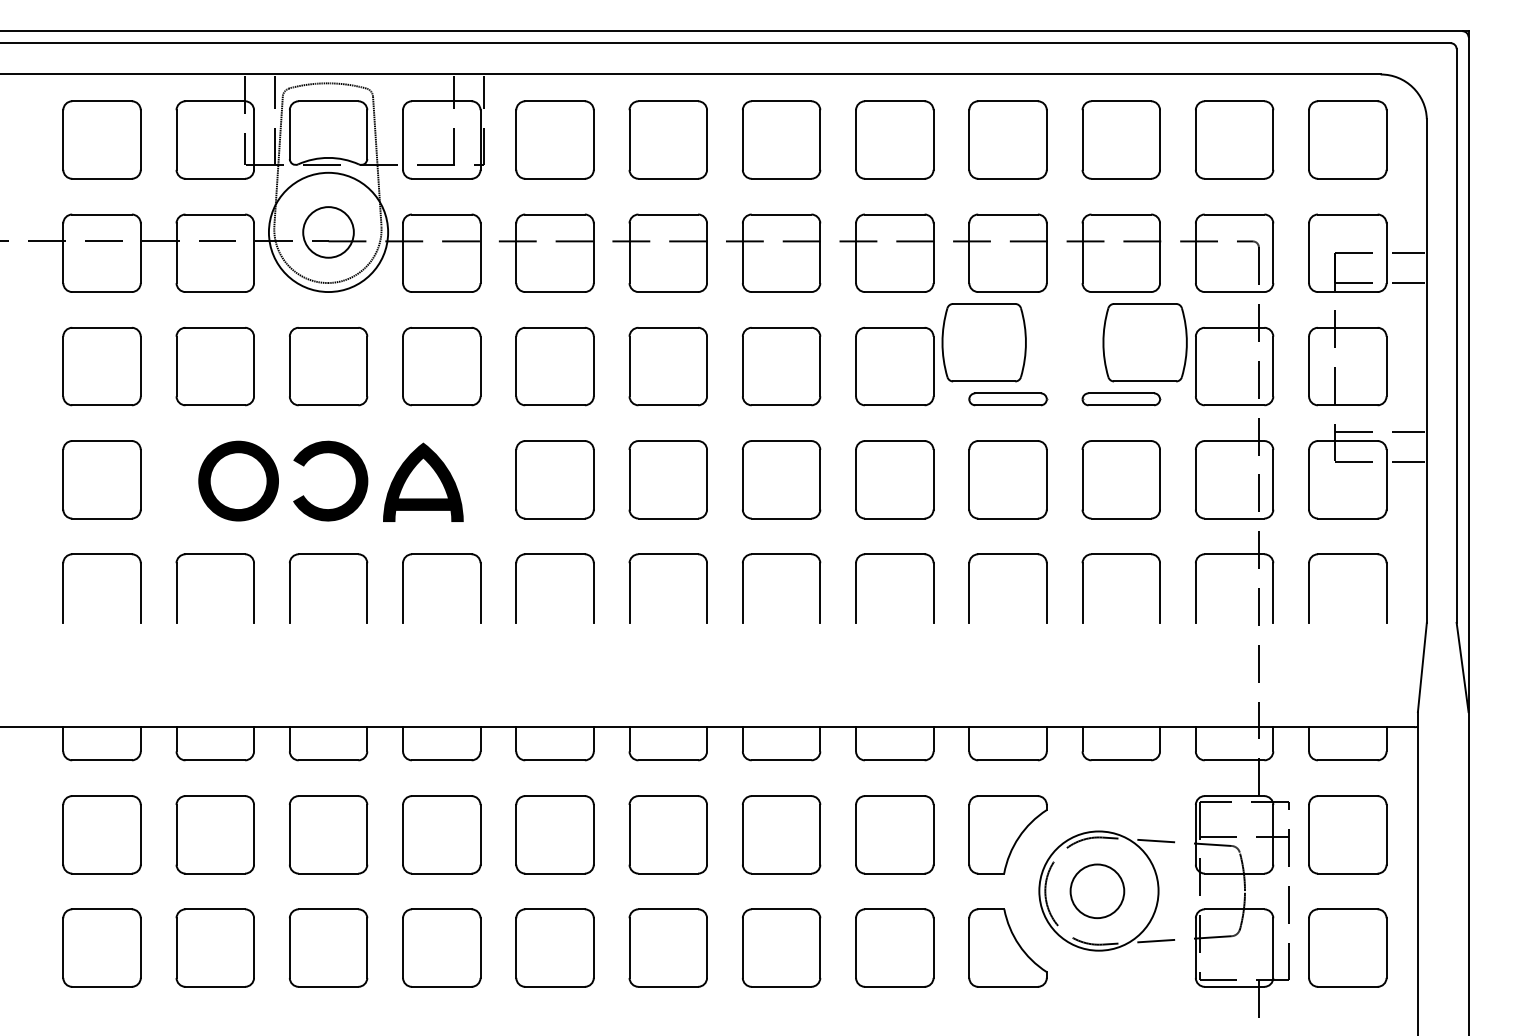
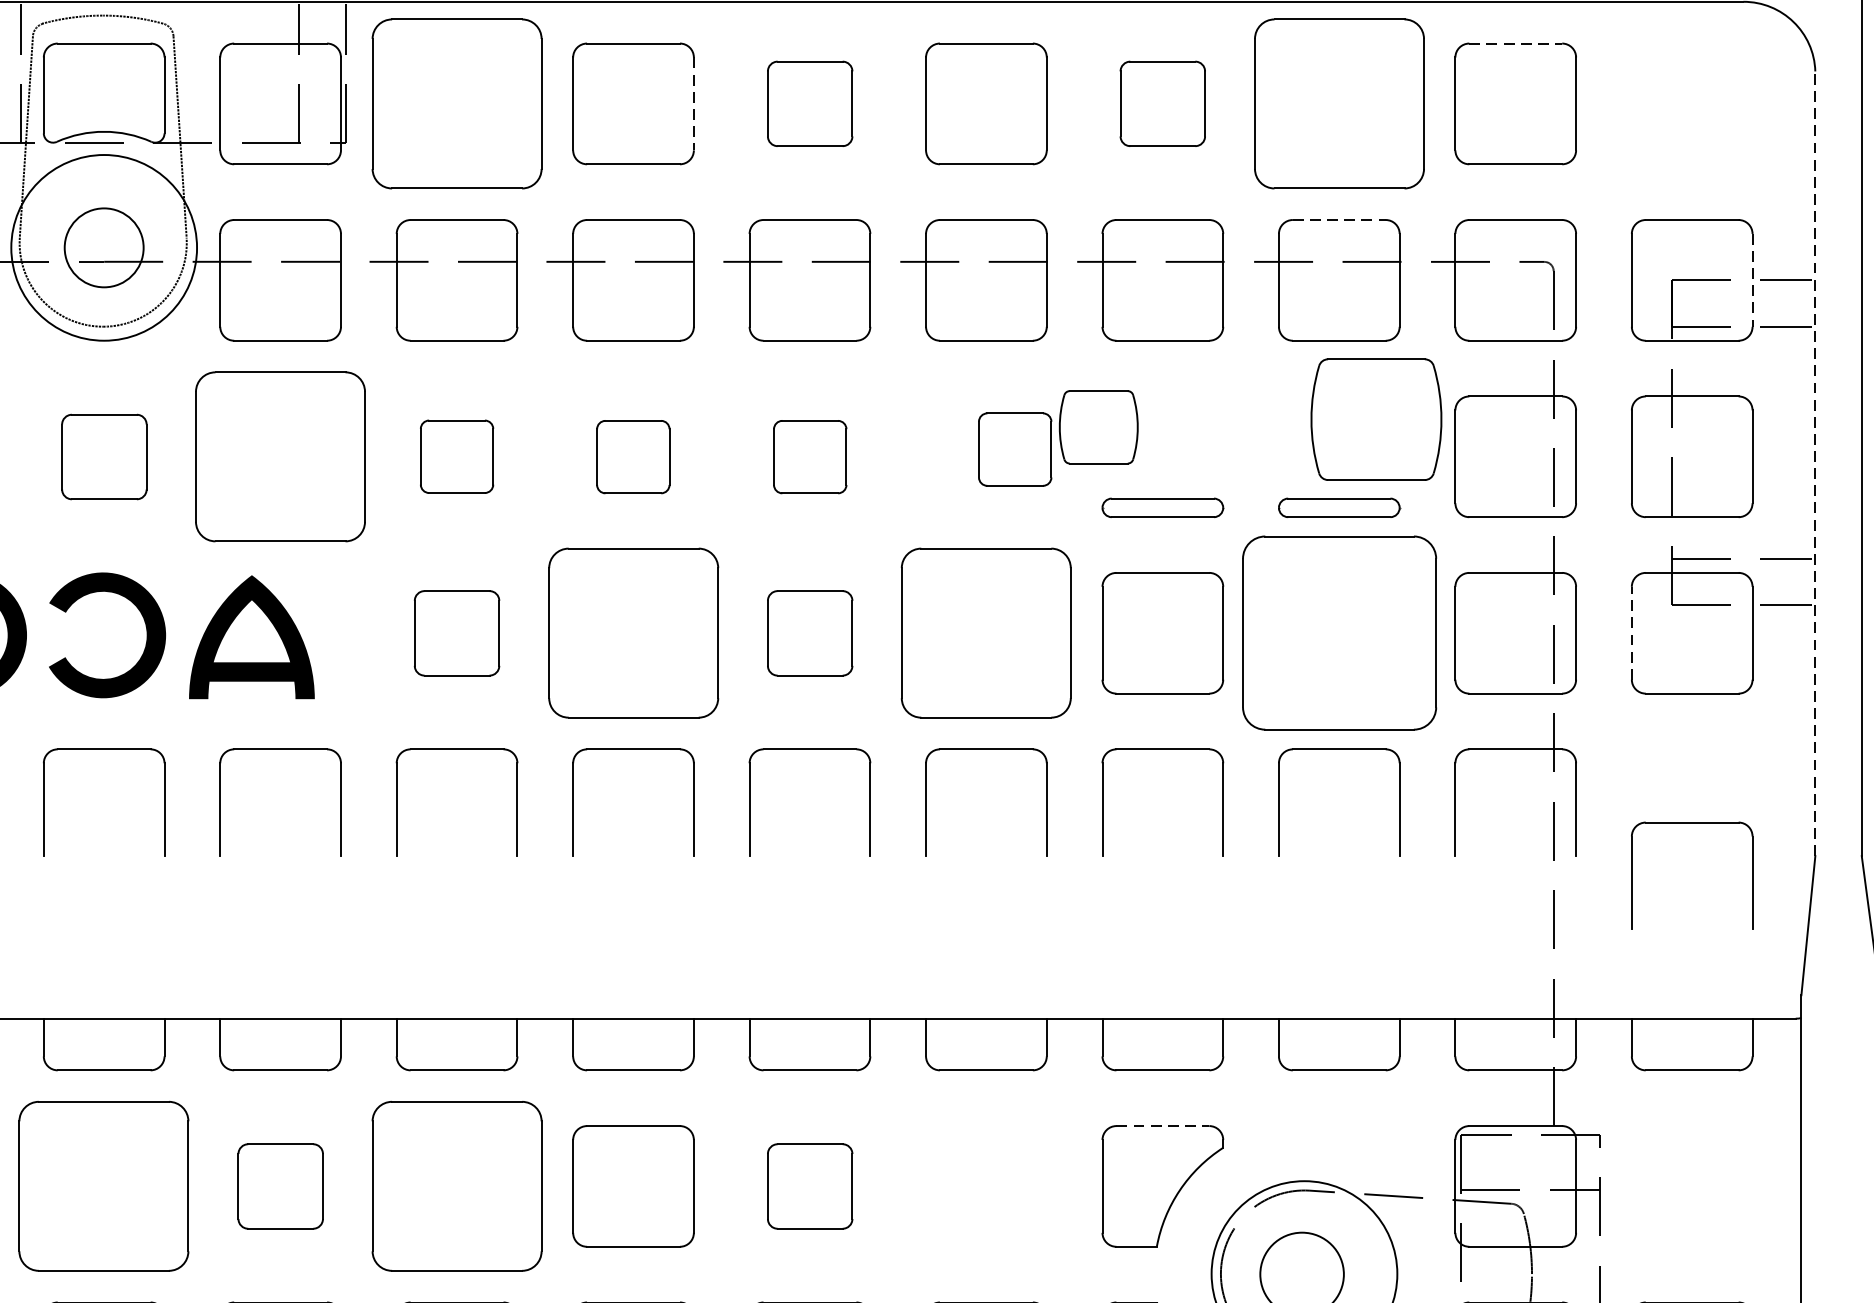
line: (1234, 101) -> (1515, 43), solid -> dashed
part: (554, 139) -> (456, 103), size x1.4
part: (781, 139) -> (809, 103), size x0.7
part: (1007, 139) -> (1161, 103), size x0.7
part: (1120, 139) -> (1338, 103), size x1.4
part: (1347, 139) -> (1691, 103), removed
line: (707, 140) -> (694, 104), solid -> dashed
line: (1121, 214) -> (1339, 219), solid -> dashed
line: (1386, 253) -> (1752, 280), solid -> dashed
part: (940, 354) -> (1057, 438), size x0.6
part: (328, 366) -> (104, 456), size x0.7
part: (441, 366) -> (280, 456), size x1.4
part: (554, 366) -> (456, 456), size x0.6
part: (667, 366) -> (632, 456), size x0.6
part: (781, 366) -> (809, 456), size x0.6
line: (1426, 371) -> (1814, 464), solid -> dashed
part: (554, 479) -> (456, 632), size x0.7
part: (667, 479) -> (632, 632), size x1.4
part: (781, 479) -> (809, 632), size x0.7
part: (894, 479) -> (985, 632), size x1.4
part: (1120, 479) -> (1338, 632), size x1.6
line: (1309, 479) -> (1632, 632), solid -> dashed
part: (1347, 554) -> (1691, 822), moved
line: (1008, 796) -> (1163, 1126), solid -> dashed
part: (328, 834) -> (104, 1185), size x1.4
part: (441, 834) -> (280, 1185), size x0.7
part: (554, 834) -> (456, 1185), size x1.4
part: (781, 834) -> (809, 1185), size x0.7
part: (894, 834) -> (985, 1185), removed
part: (1347, 834) -> (1691, 1185), removed

